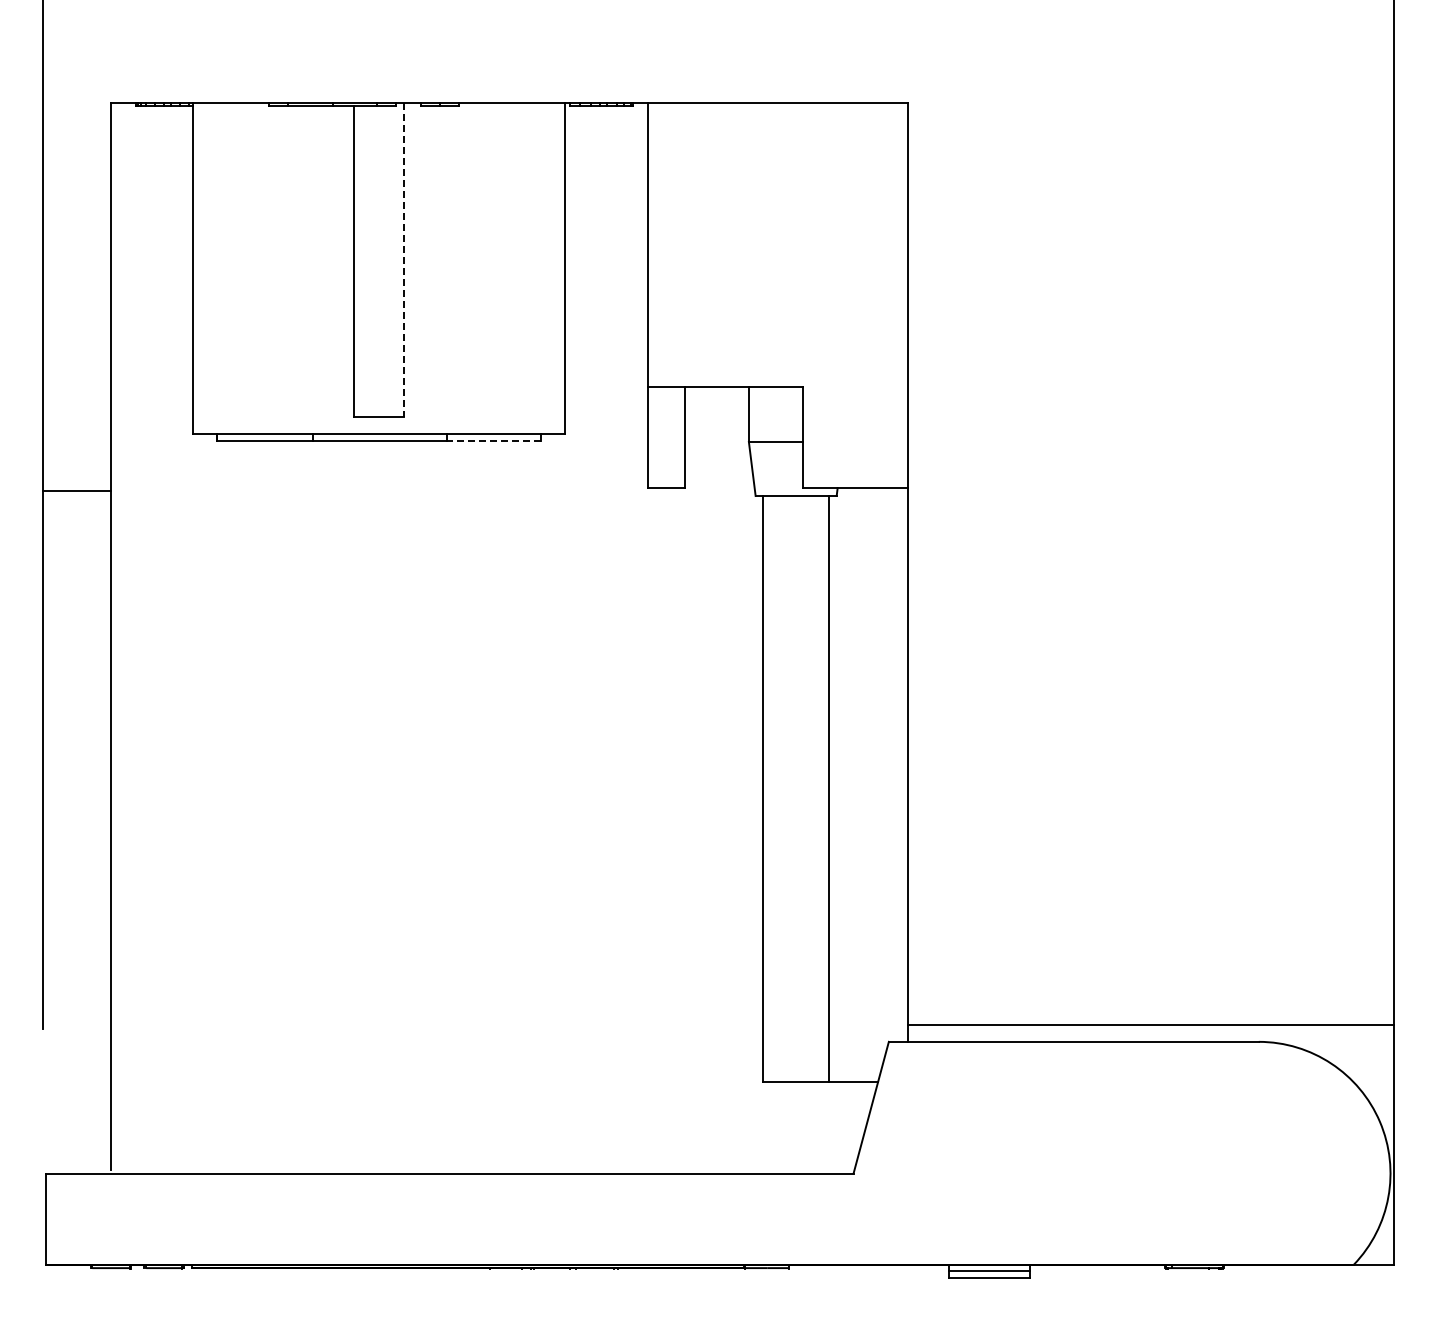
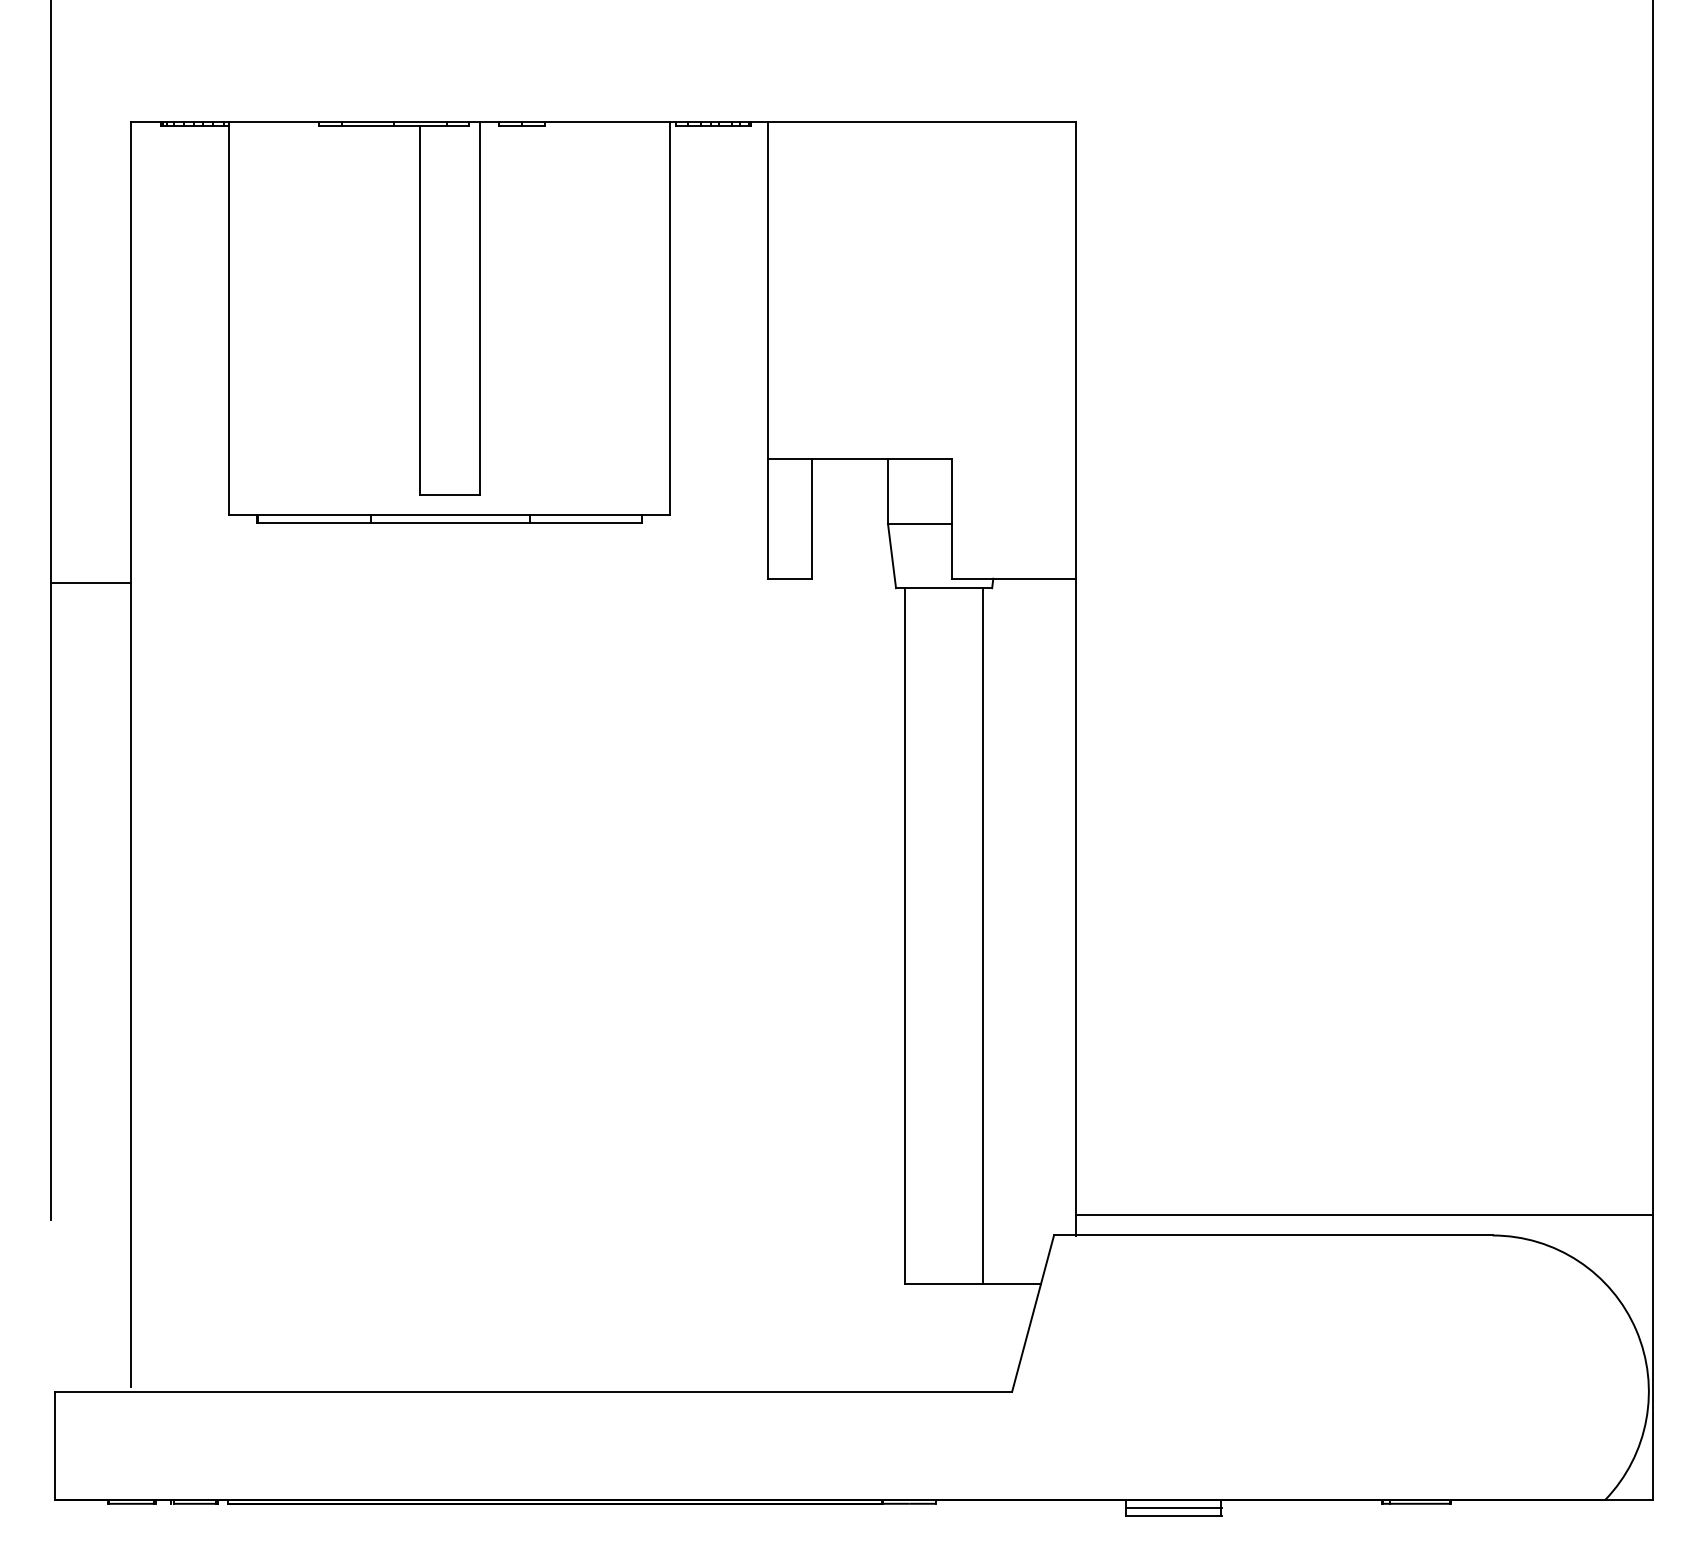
line: (404, 260) -> (479, 308), dashed -> solid
line: (493, 440) -> (585, 522), dashed -> solid

